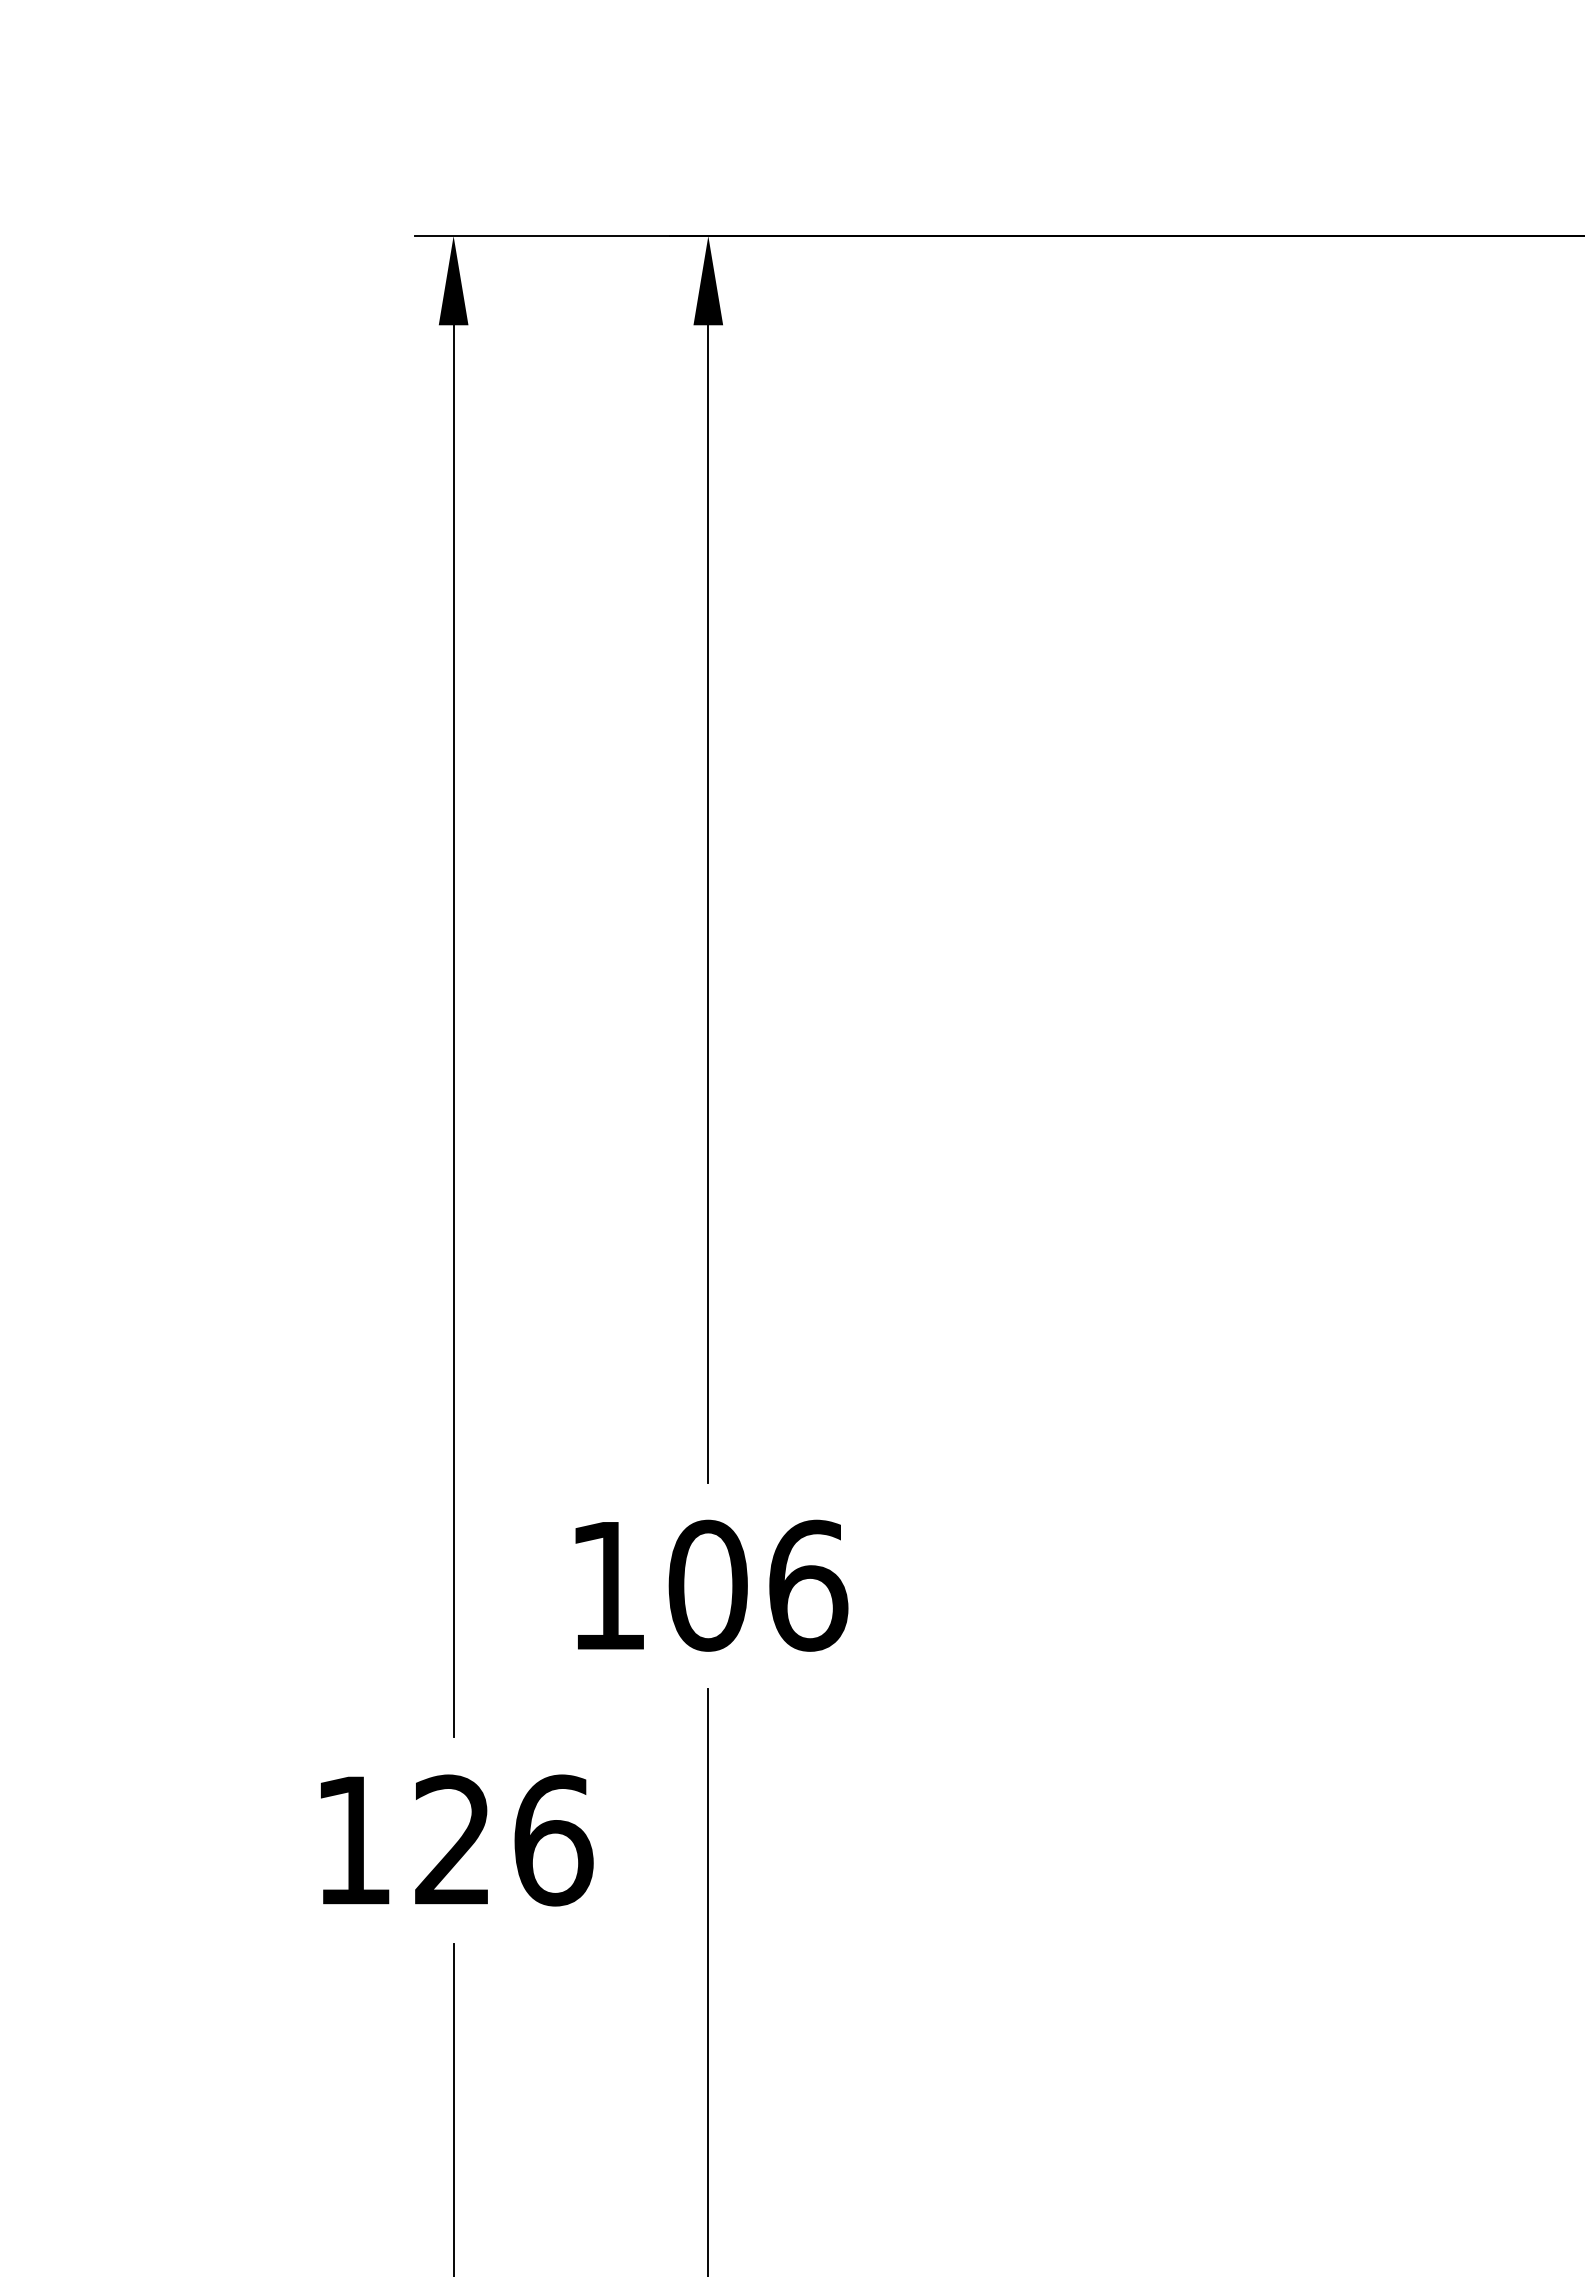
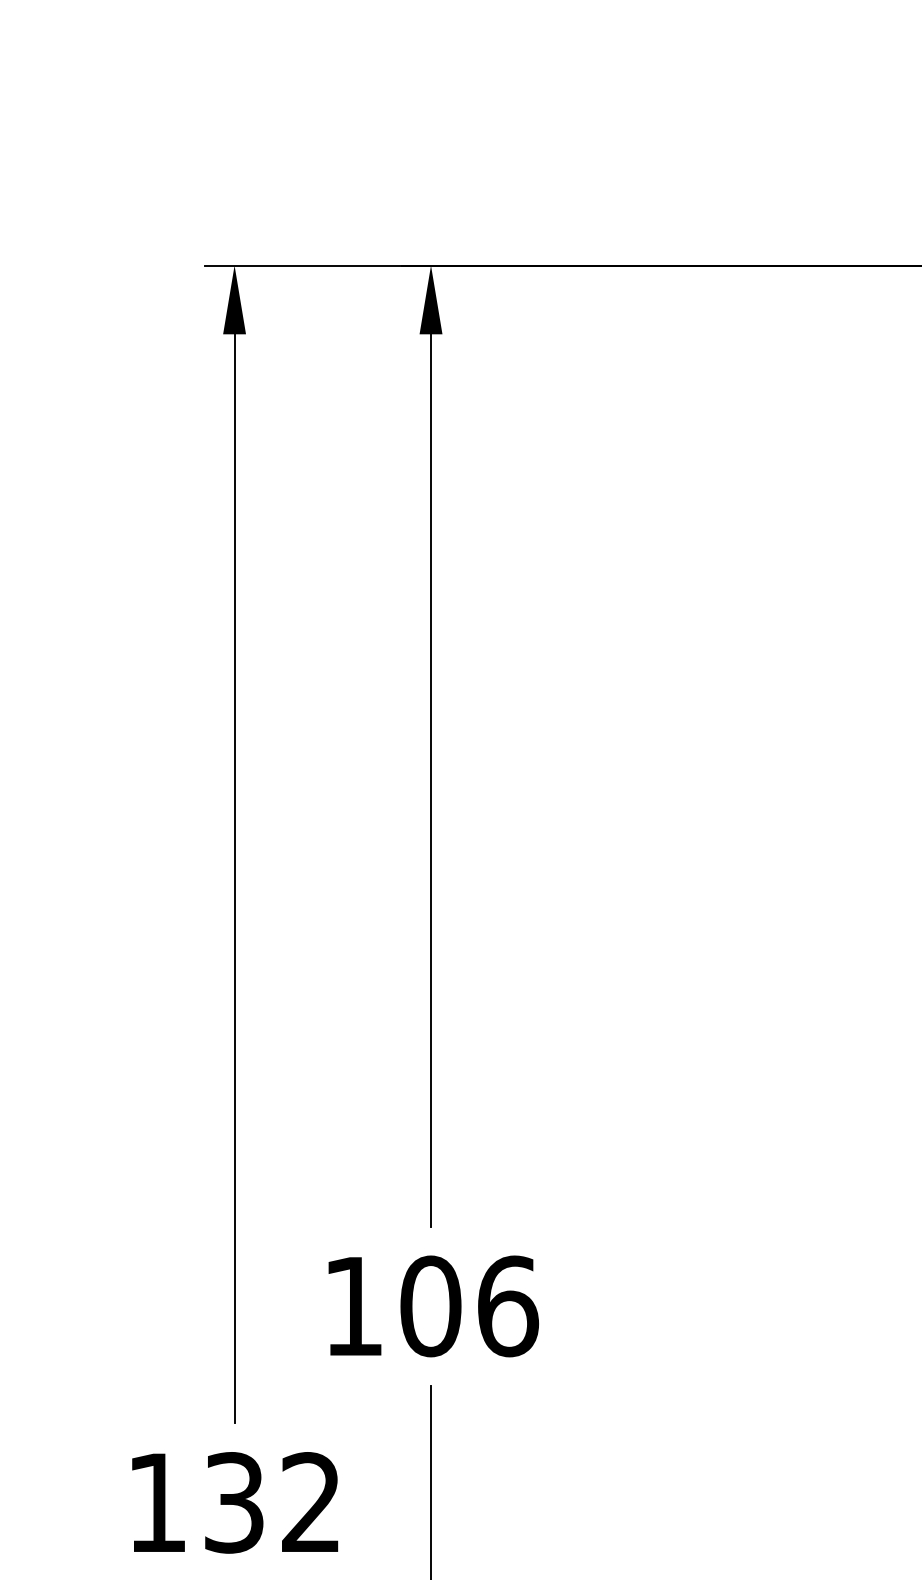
text: (504, 1840) -> (273, 1502), 126 -> 132

